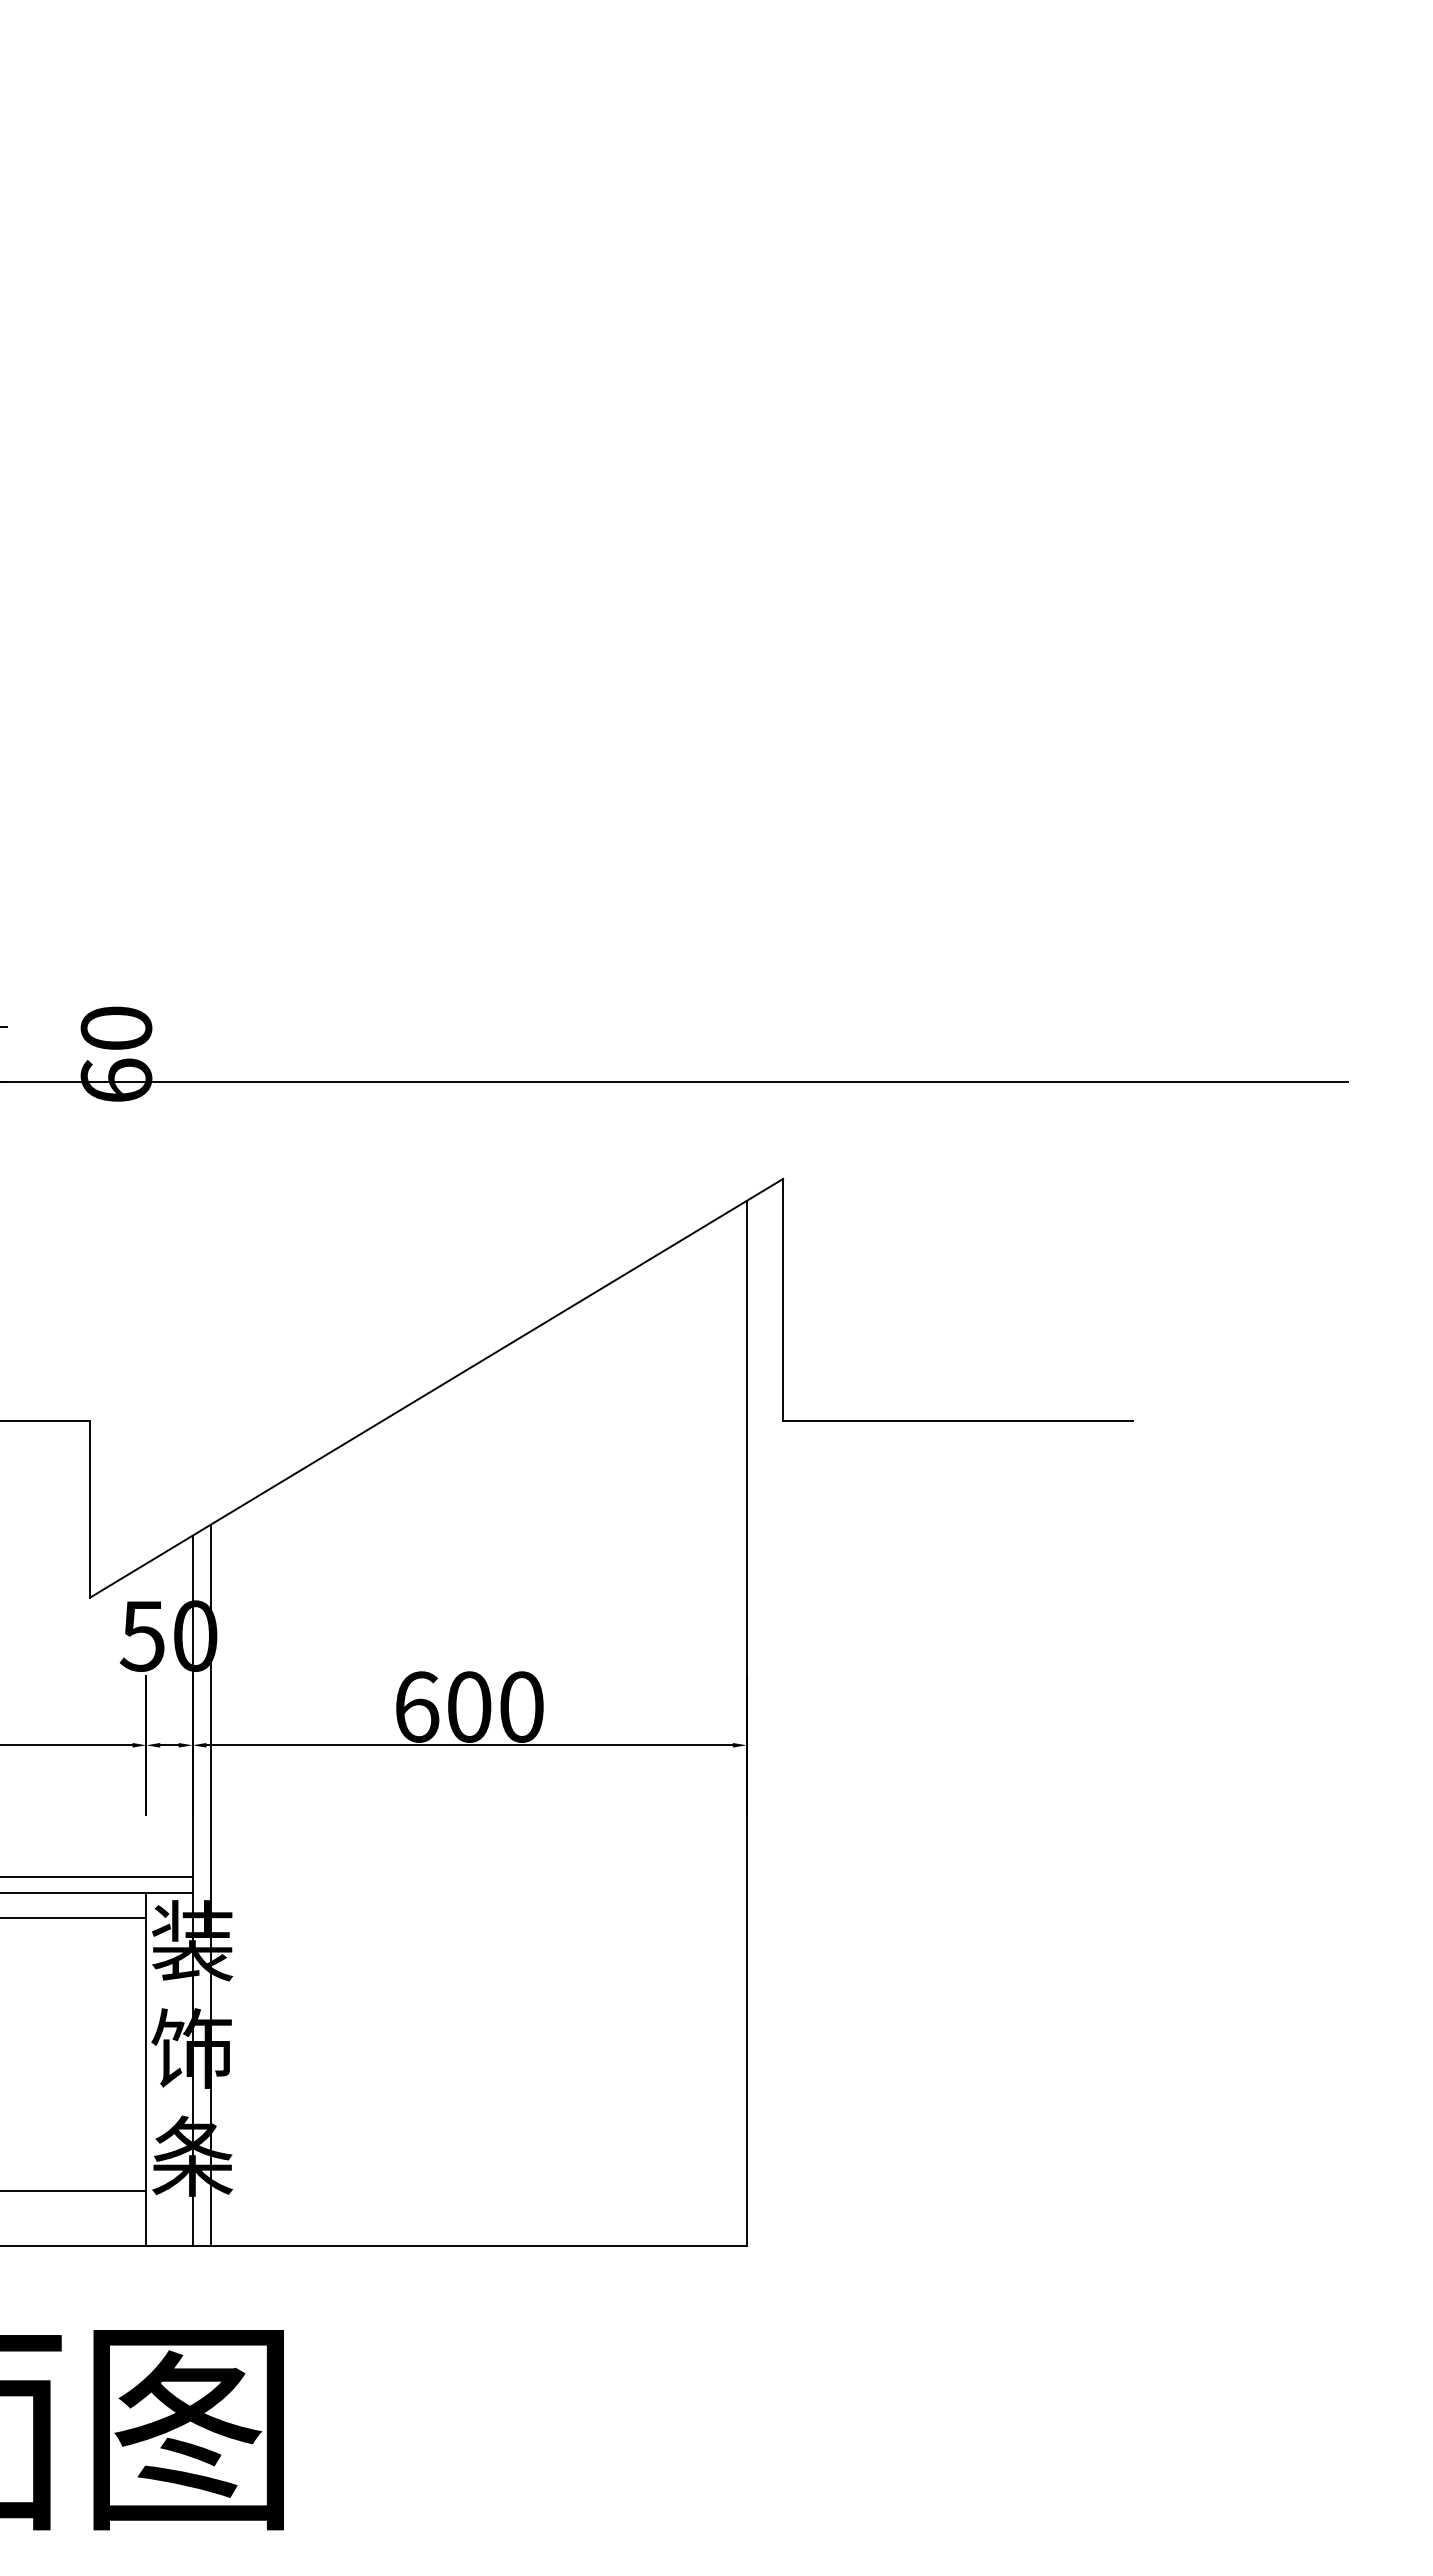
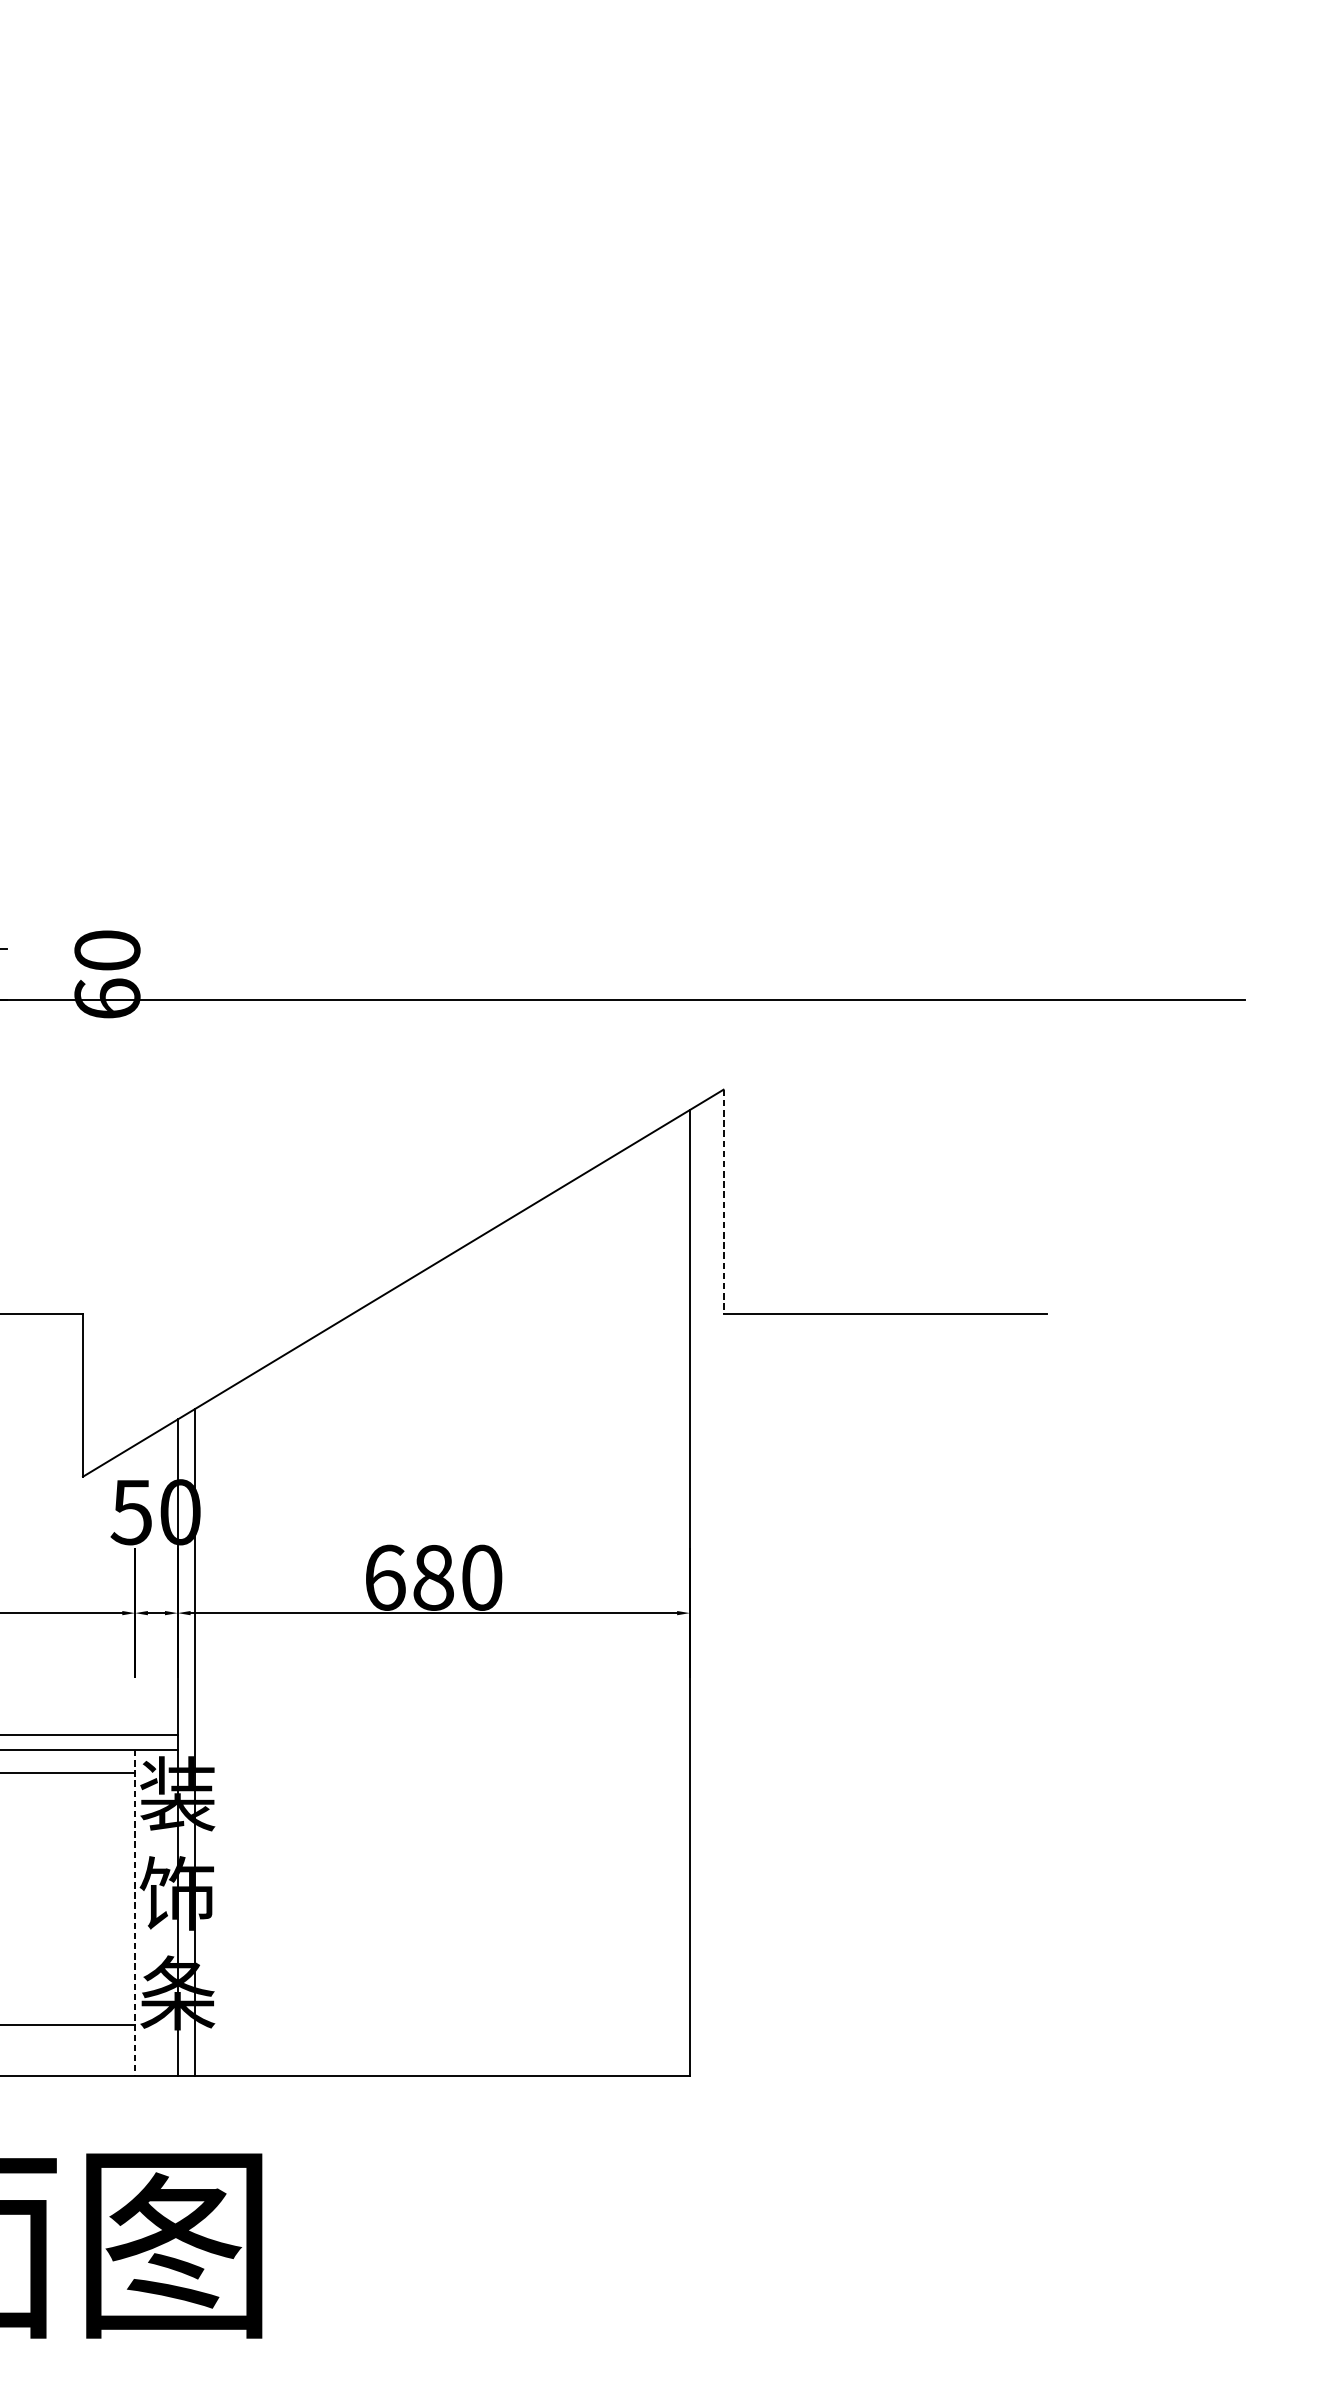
line: (783, 1300) -> (723, 1202), solid -> dashed
text: (469, 1706) -> (433, 1577), 600 -> 680
line: (146, 2070) -> (135, 1913), solid -> dashed

